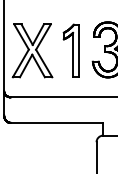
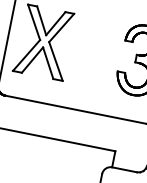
part: (70, 50) -> (92, 51), removed

